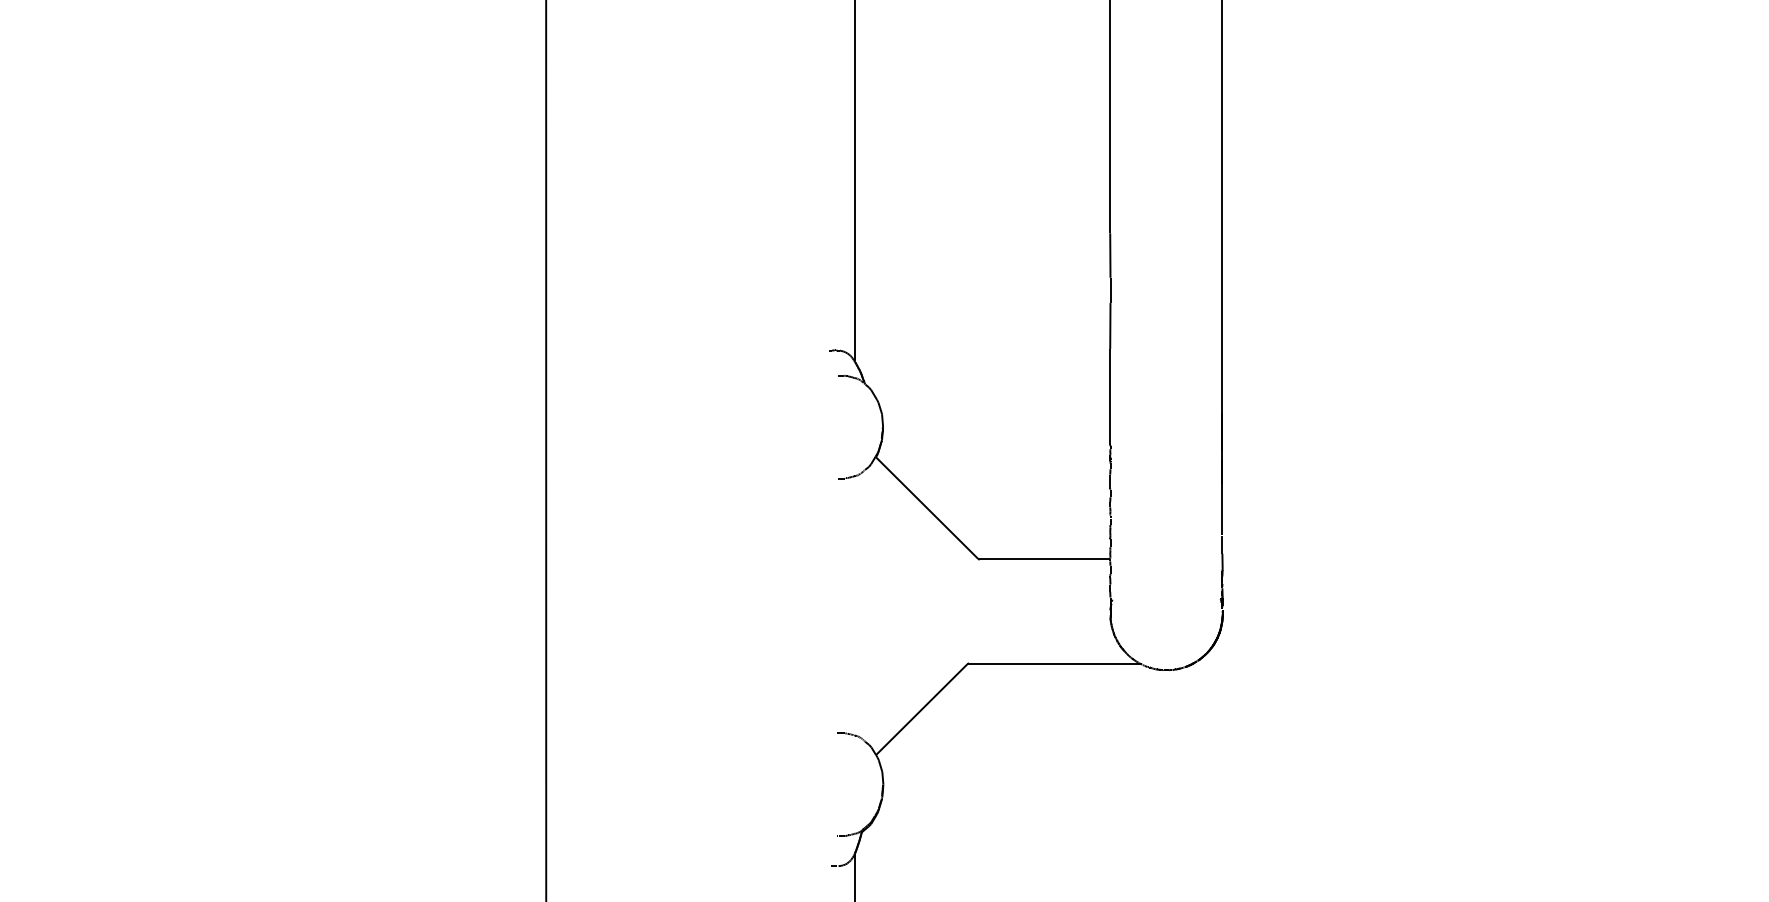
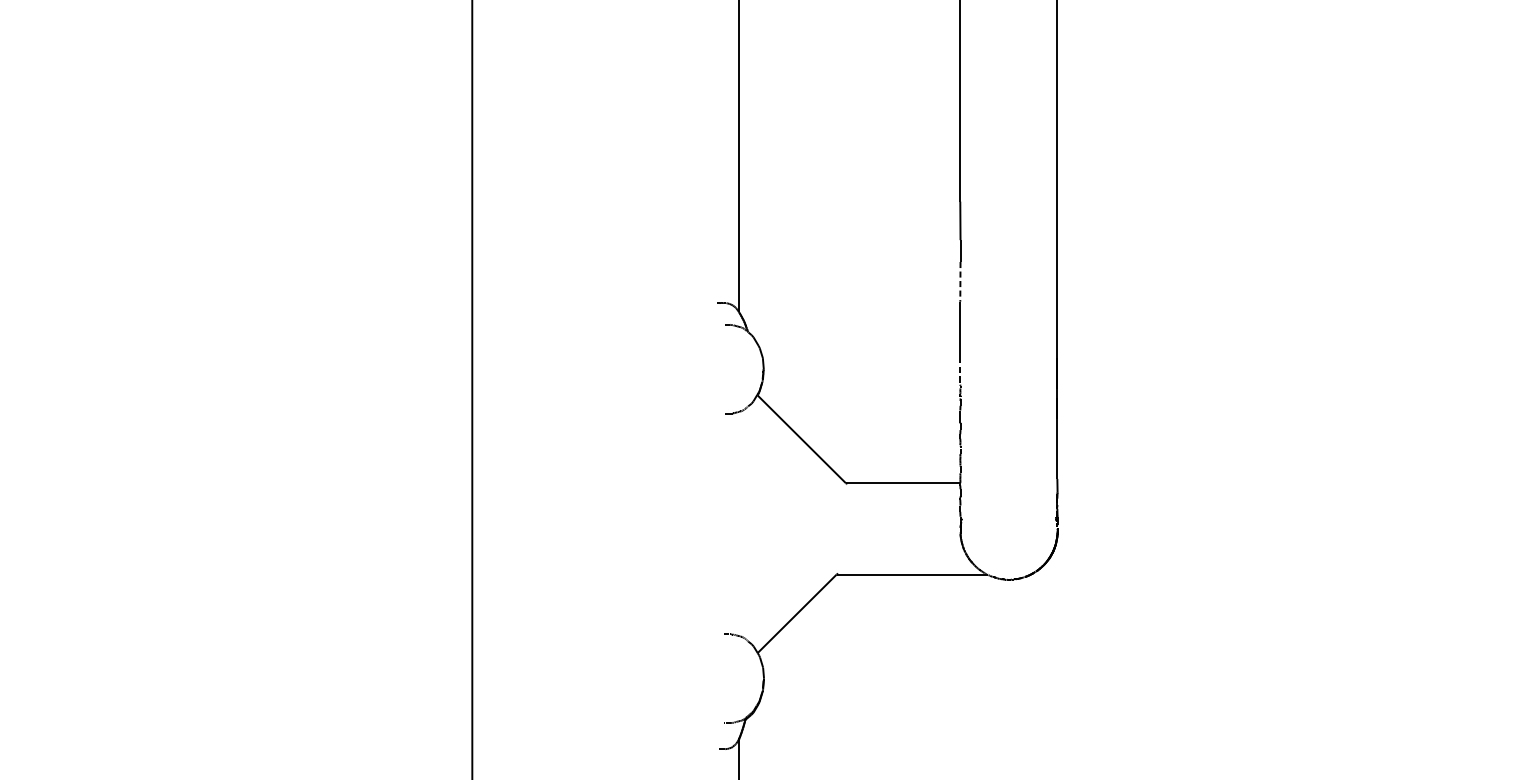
line: (1110, 326) -> (960, 282), solid -> dashed
line: (1110, 429) -> (960, 371), solid -> dashed

